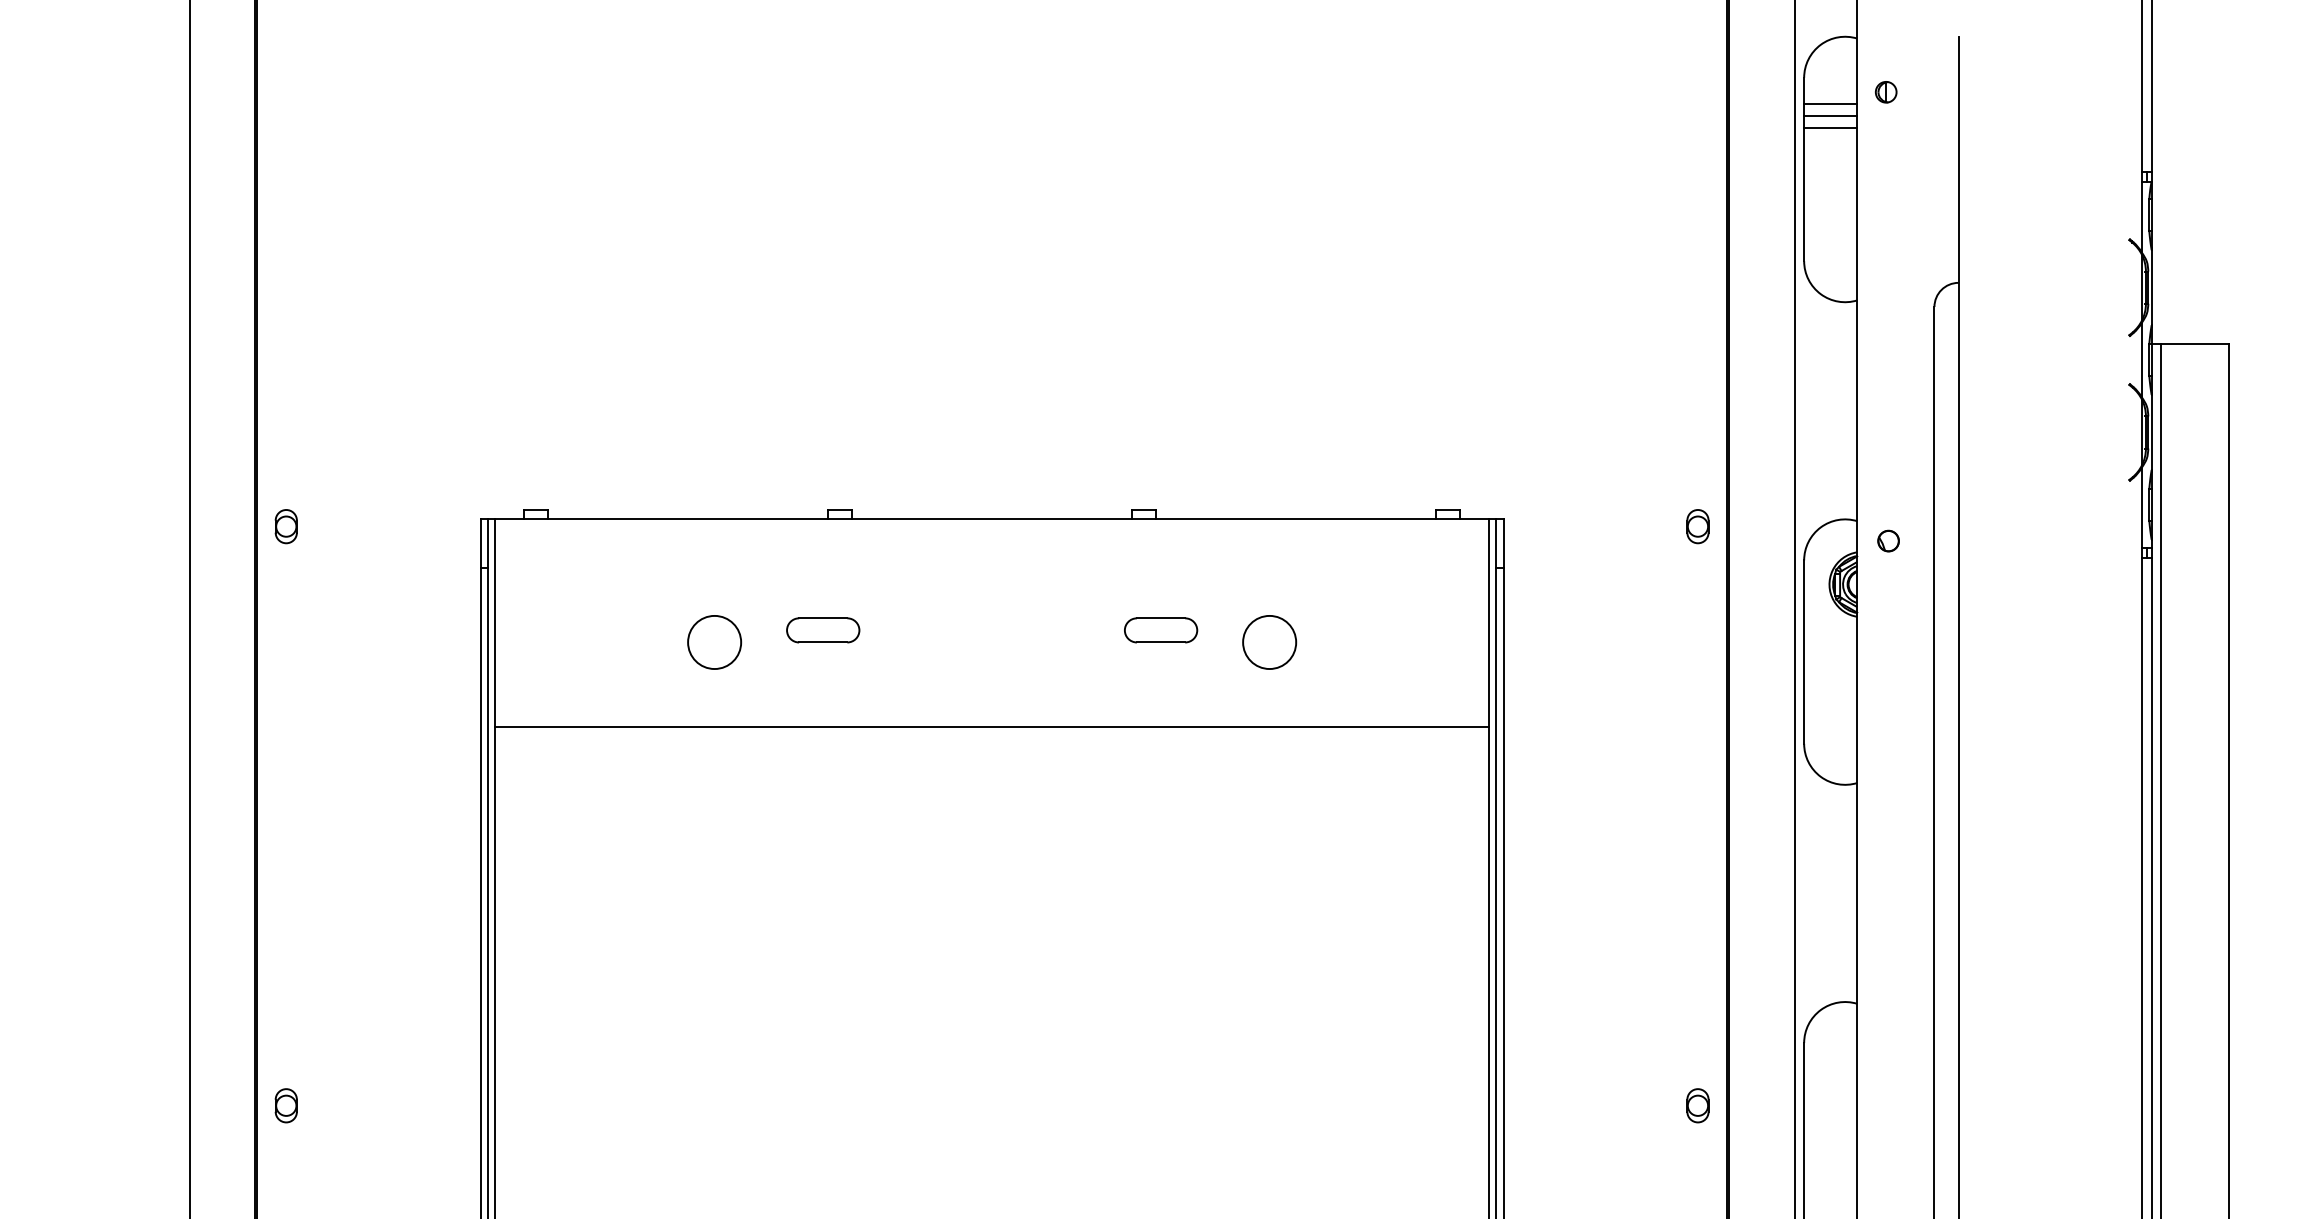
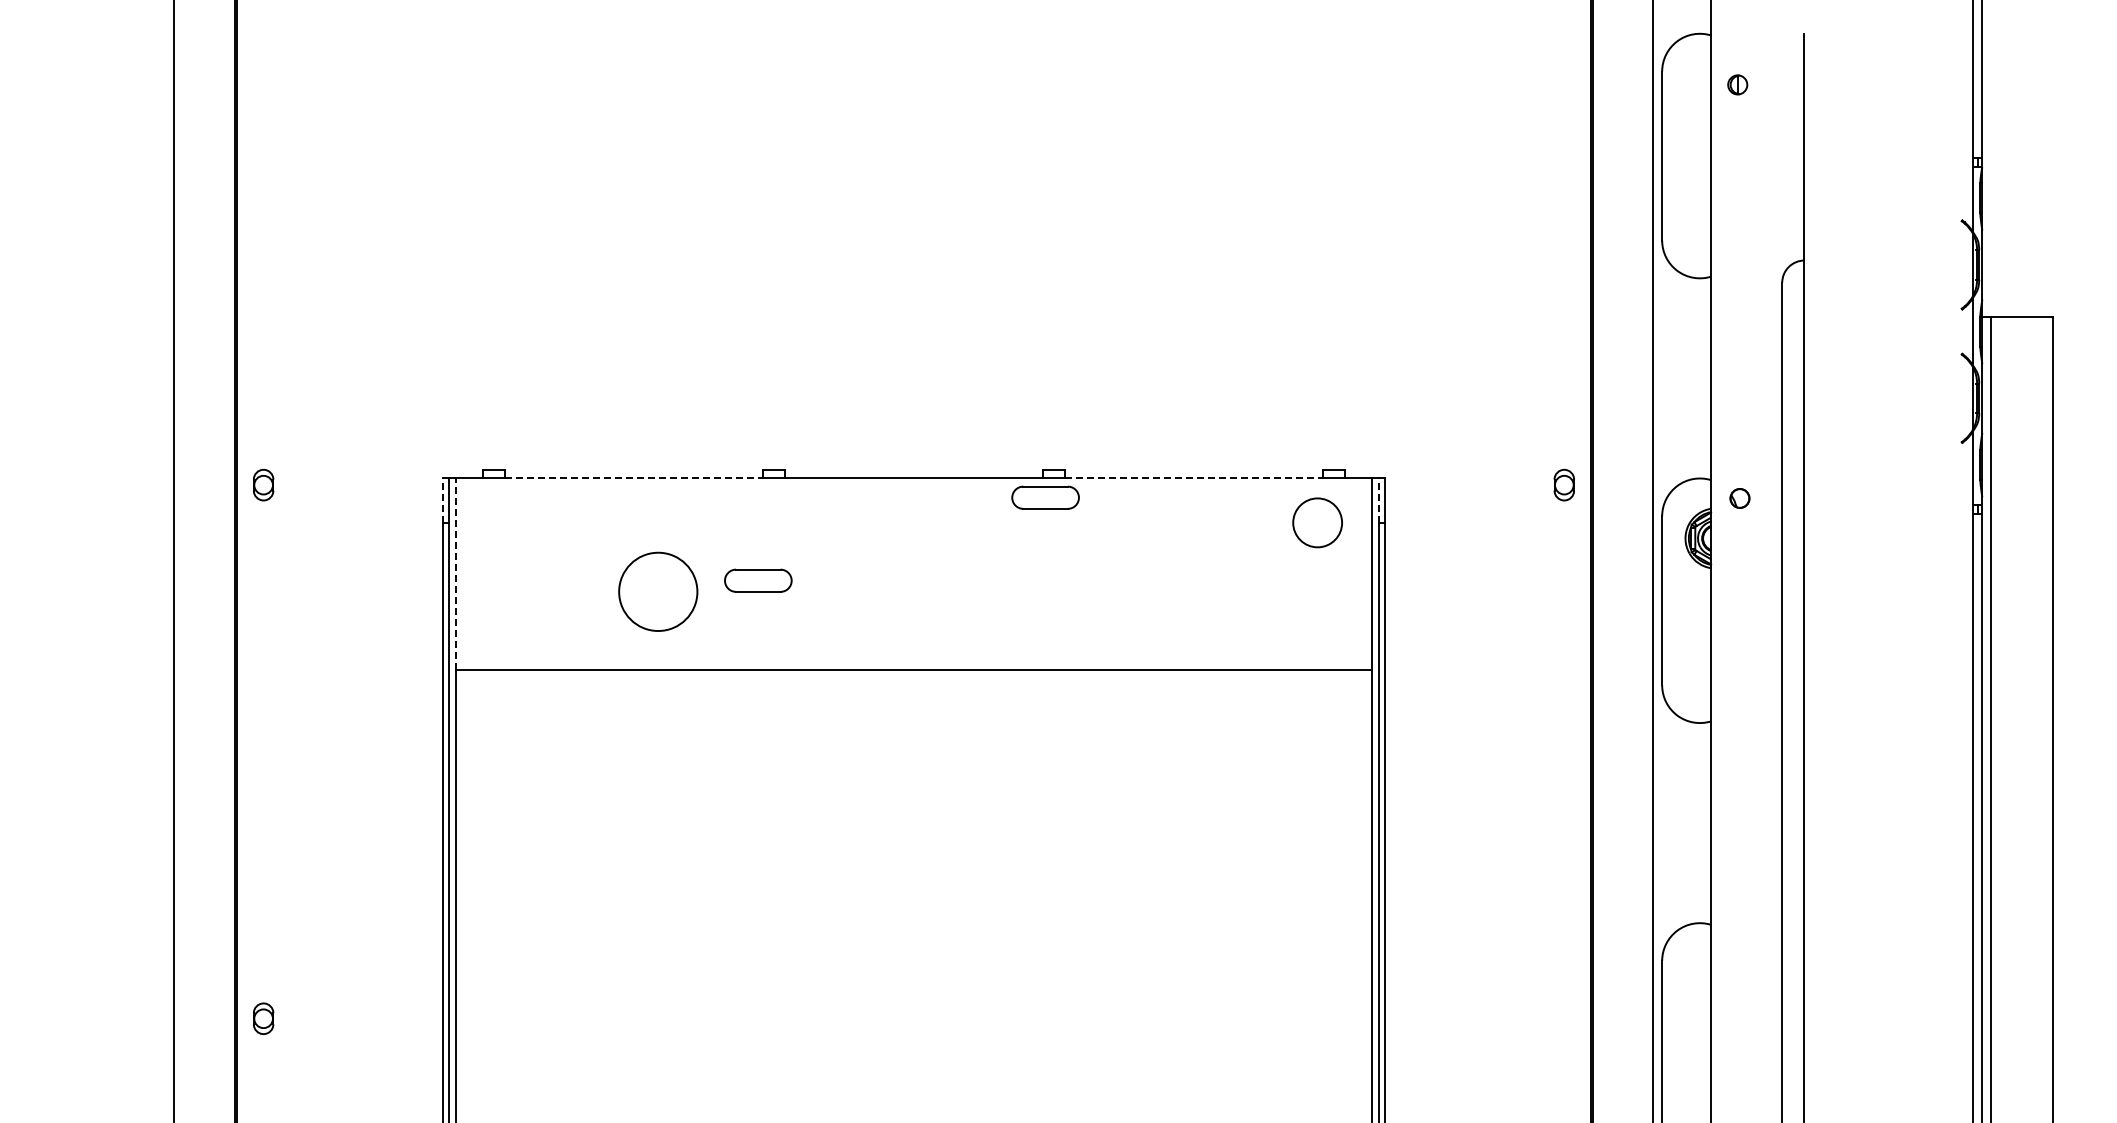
line: (1830, 104) -> (1686, 96), removed
line: (1830, 116) -> (1686, 107), removed
line: (1830, 128) -> (1686, 118), removed
line: (687, 519) -> (633, 478), solid -> dashed
line: (1296, 519) -> (1194, 478), solid -> dashed
line: (480, 543) -> (442, 500), solid -> dashed
line: (1496, 543) -> (1378, 500), solid -> dashed
line: (494, 623) -> (455, 574), solid -> dashed
part: (1160, 630) -> (1045, 497), moved
circle: (713, 642) -> (657, 591), size x1.6
circle: (1269, 642) -> (1317, 522), moved
part: (1697, 1105) -> (1563, 1018), removed

